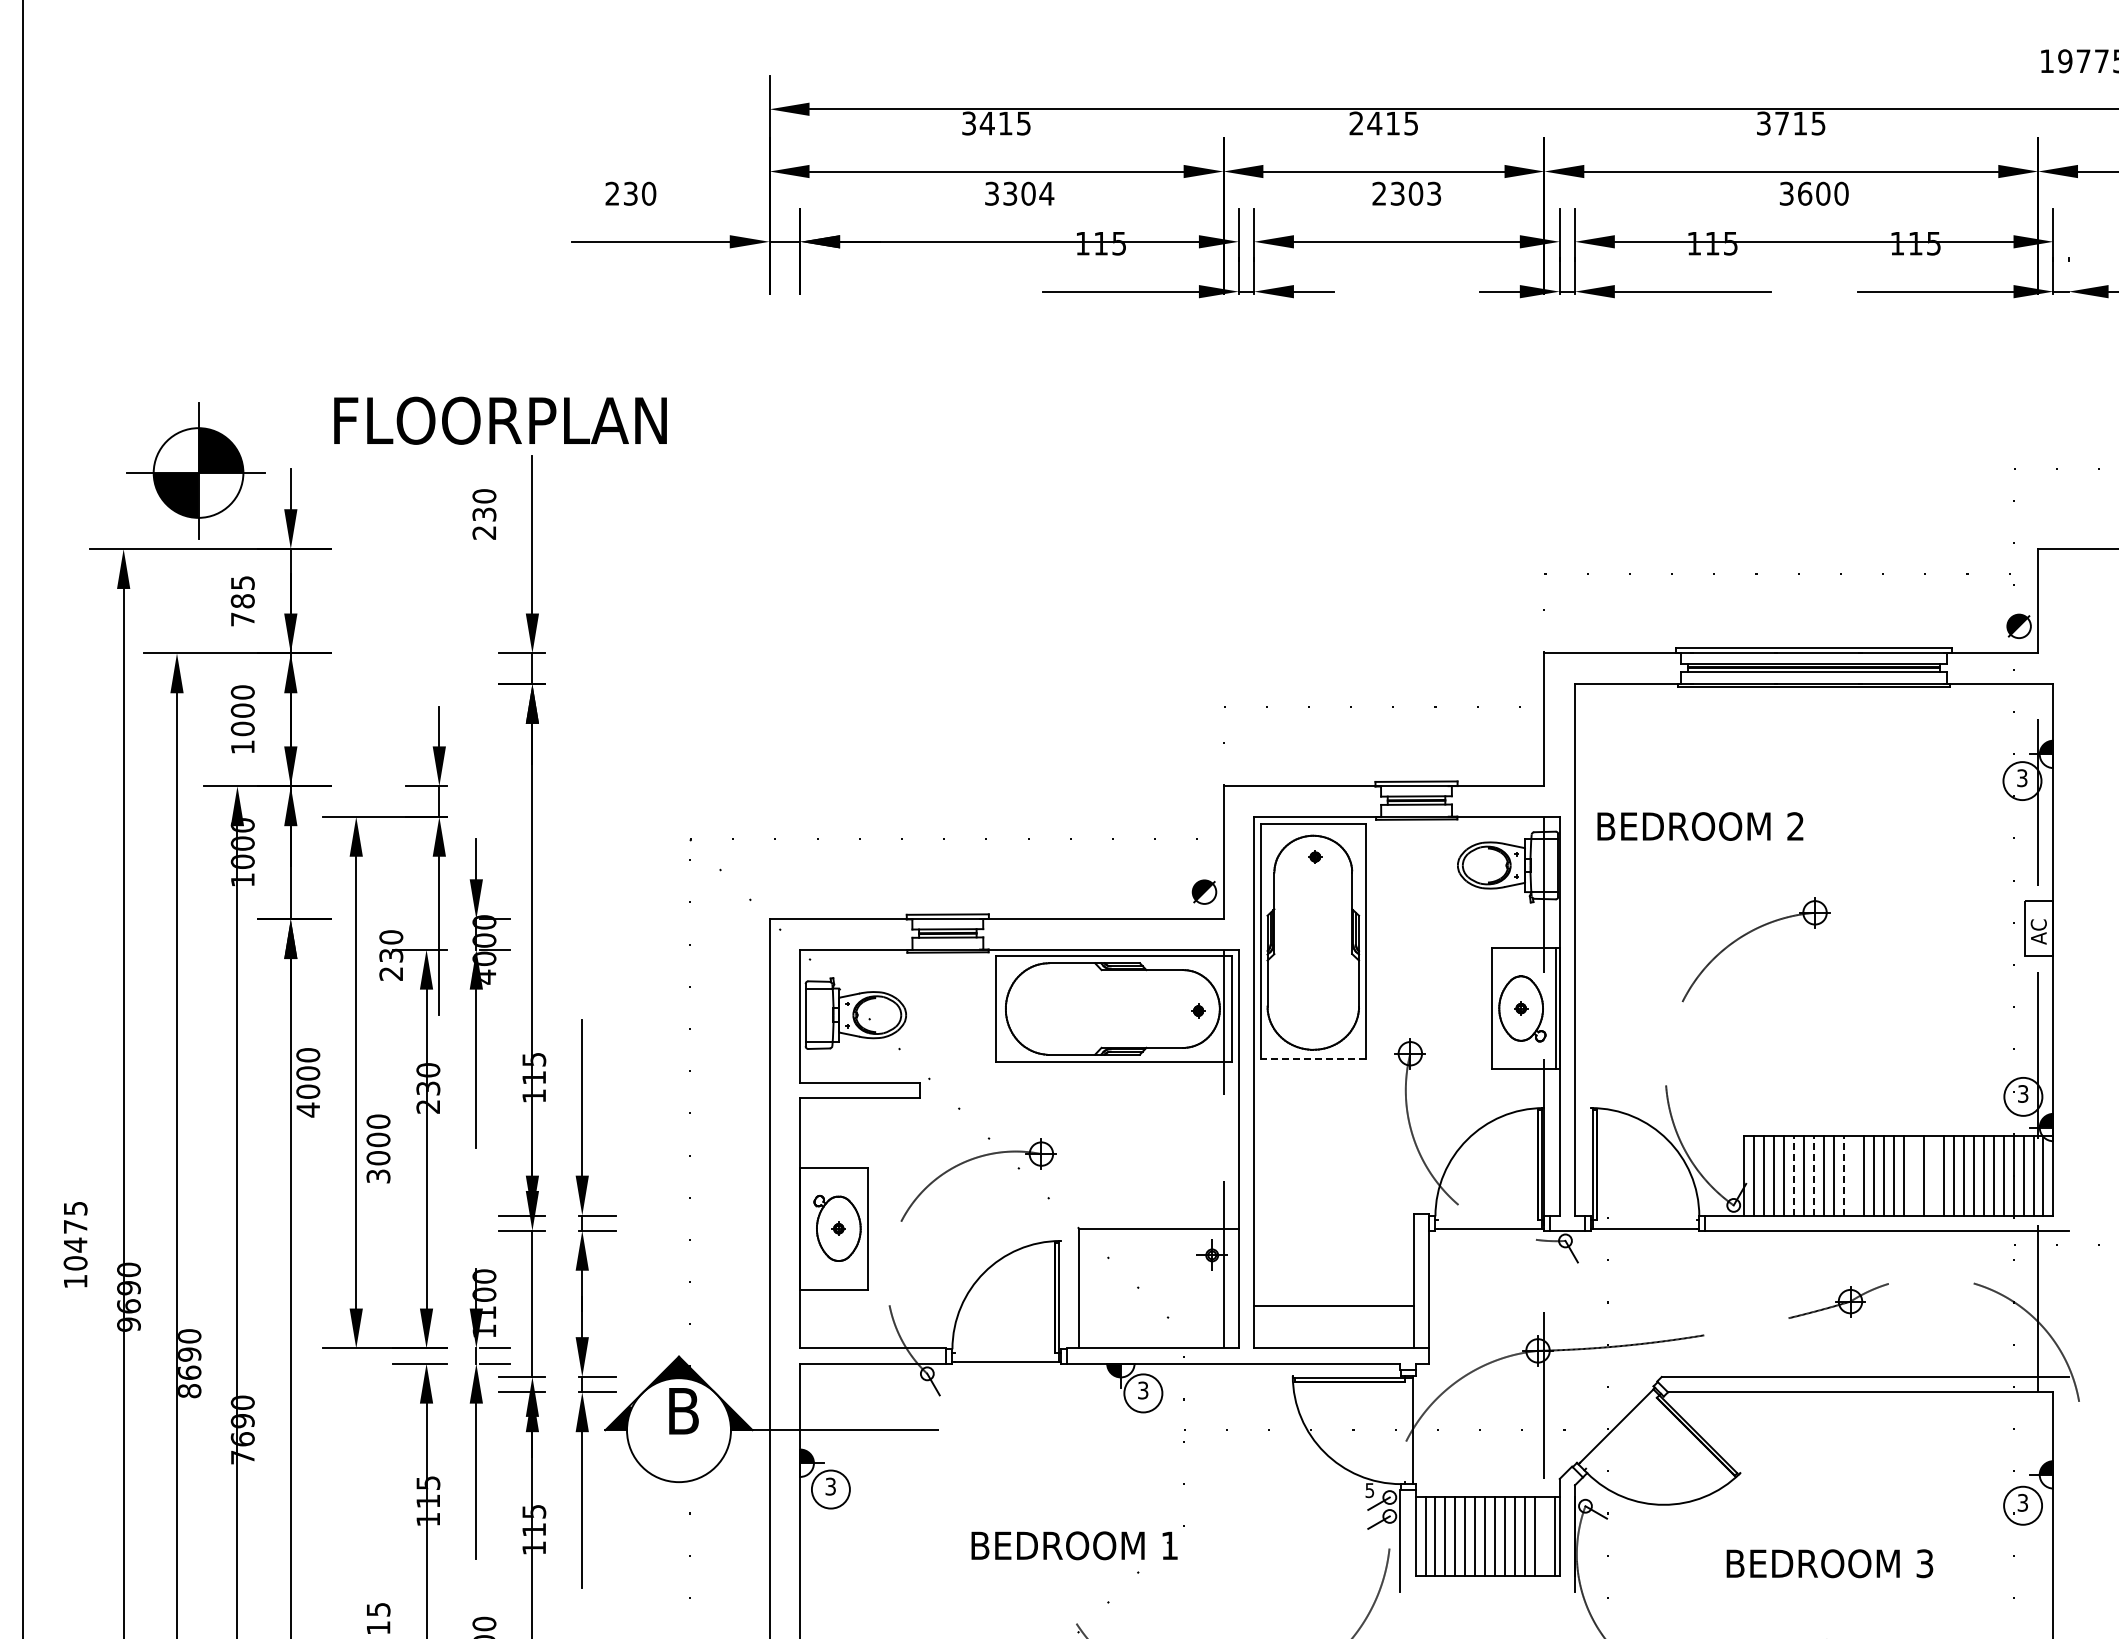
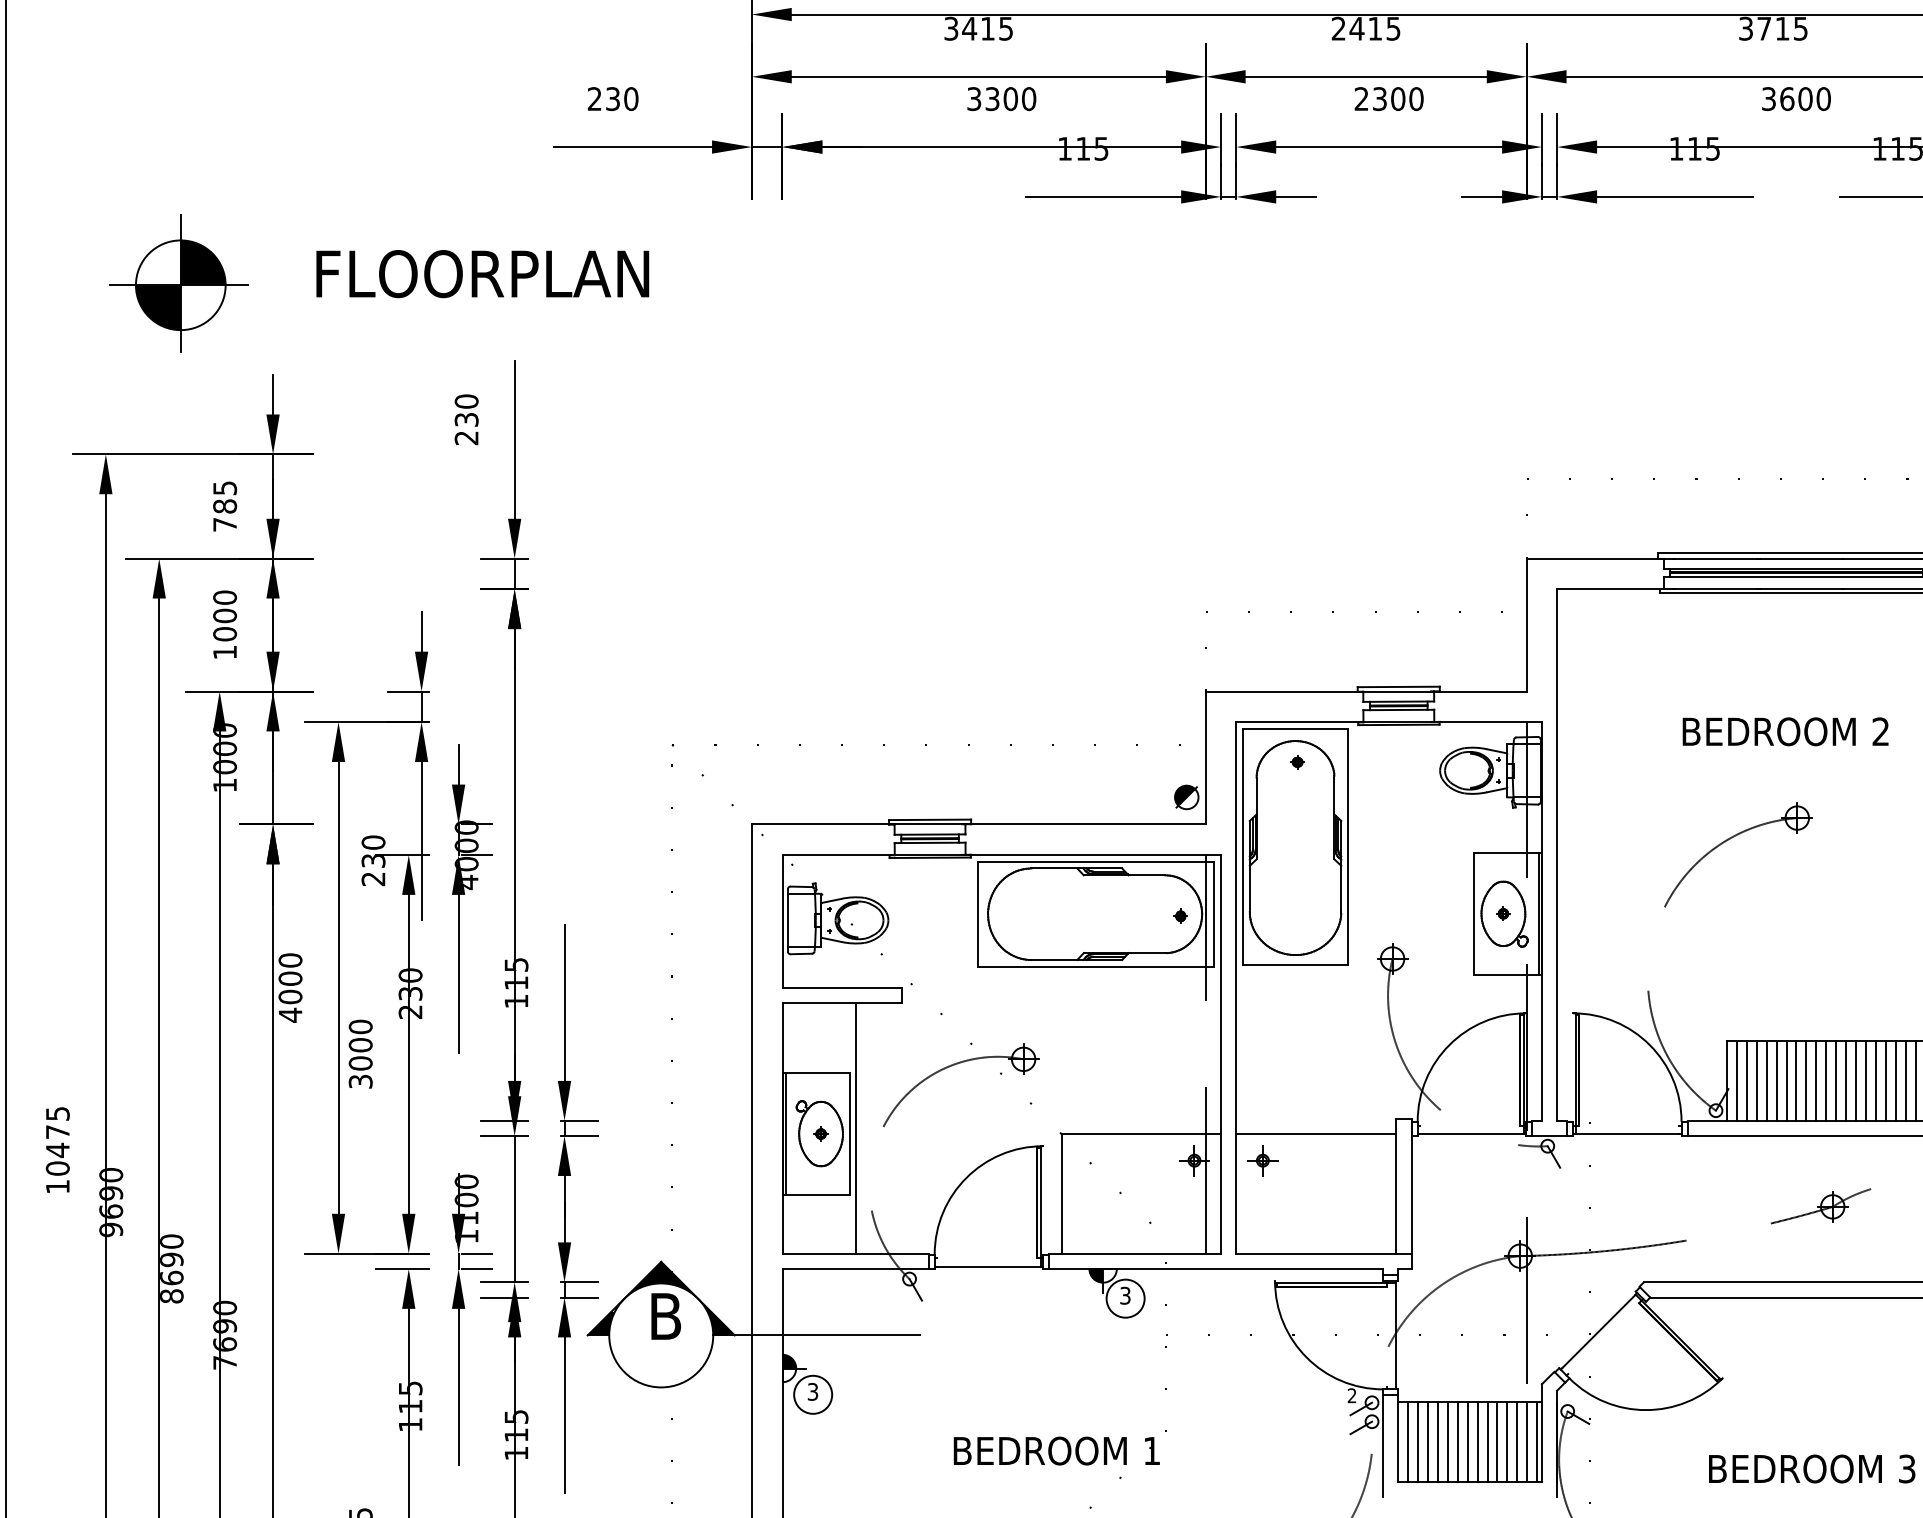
text: (1046, 193) -> (1028, 98), 3304 -> 3300
text: (1434, 193) -> (1416, 98), 2303 -> 2300
text: (500, 420) -> (482, 273), moved
part: (195, 470) -> (177, 282), moved
text: (1700, 826) -> (1785, 731), moved
line: (1313, 1059) -> (1295, 964), dashed -> solid
line: (1794, 1175) -> (1776, 1080), dashed -> solid
line: (1814, 1175) -> (1796, 1080), dashed -> solid
line: (1844, 1175) -> (1826, 1080), dashed -> solid
line: (1854, 1175) -> (1836, 1080), added
line: (1913, 1175) -> (1895, 1080), added
line: (1933, 1175) -> (1915, 1080), added
line: (873, 1222) -> (855, 1127), added
line: (803, 1228) -> (785, 1133), added
part: (1280, 1254) -> (1262, 1159), added
line: (1333, 1305) -> (1315, 1133), moved
text: (1369, 1490) -> (1351, 1395), 5 -> 2
line: (1545, 1536) -> (1527, 1441), added

